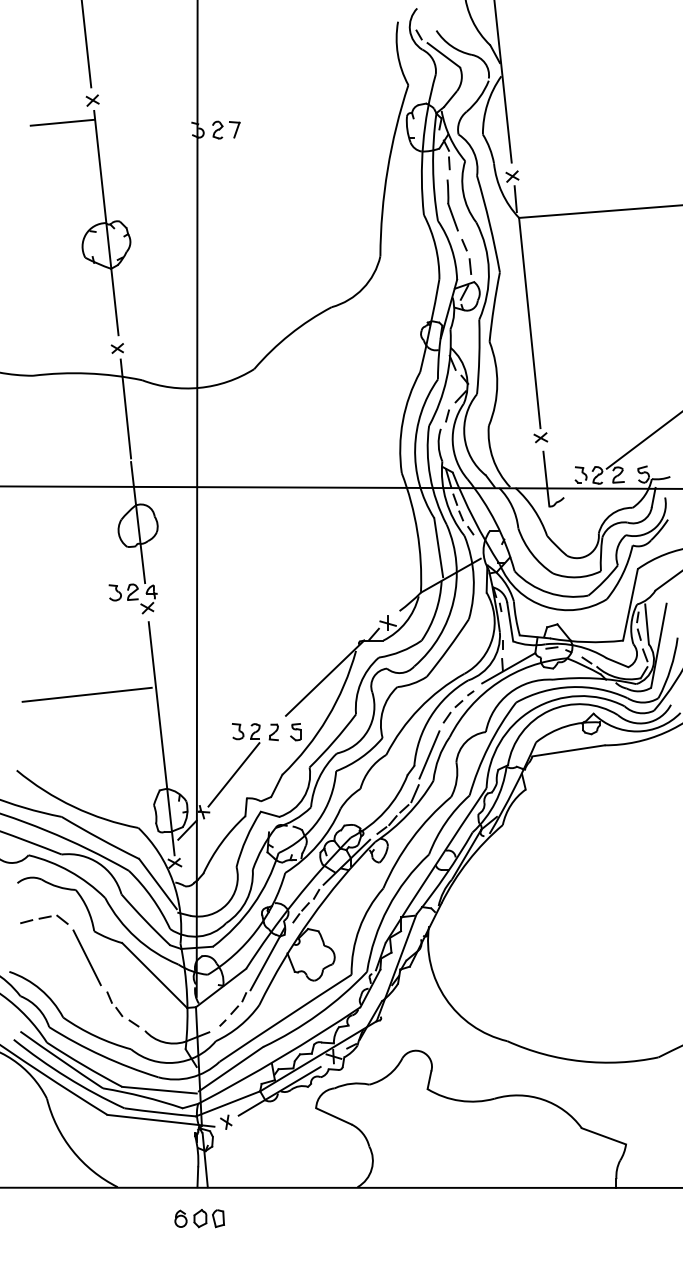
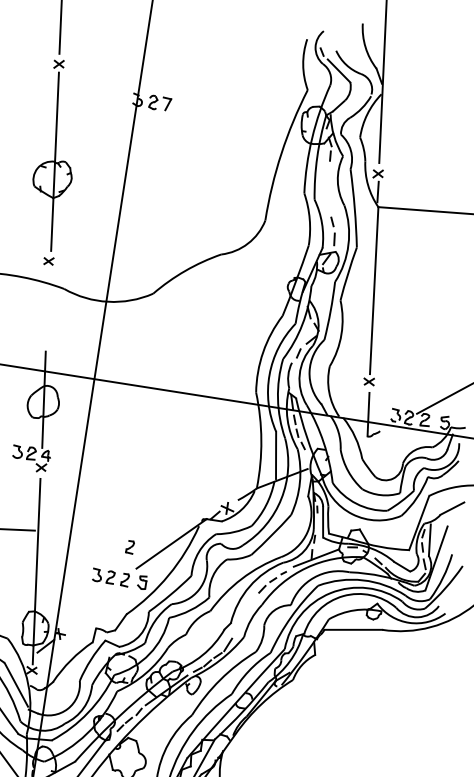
line: (62, 122) -> (32, 77), removed
part: (452, 205) -> (327, 189), removed
line: (125, 408) -> (47, 309), removed
part: (273, 690) -> (129, 547), added
line: (429, 754) -> (244, 616), removed
line: (233, 774) -> (88, 608), removed

